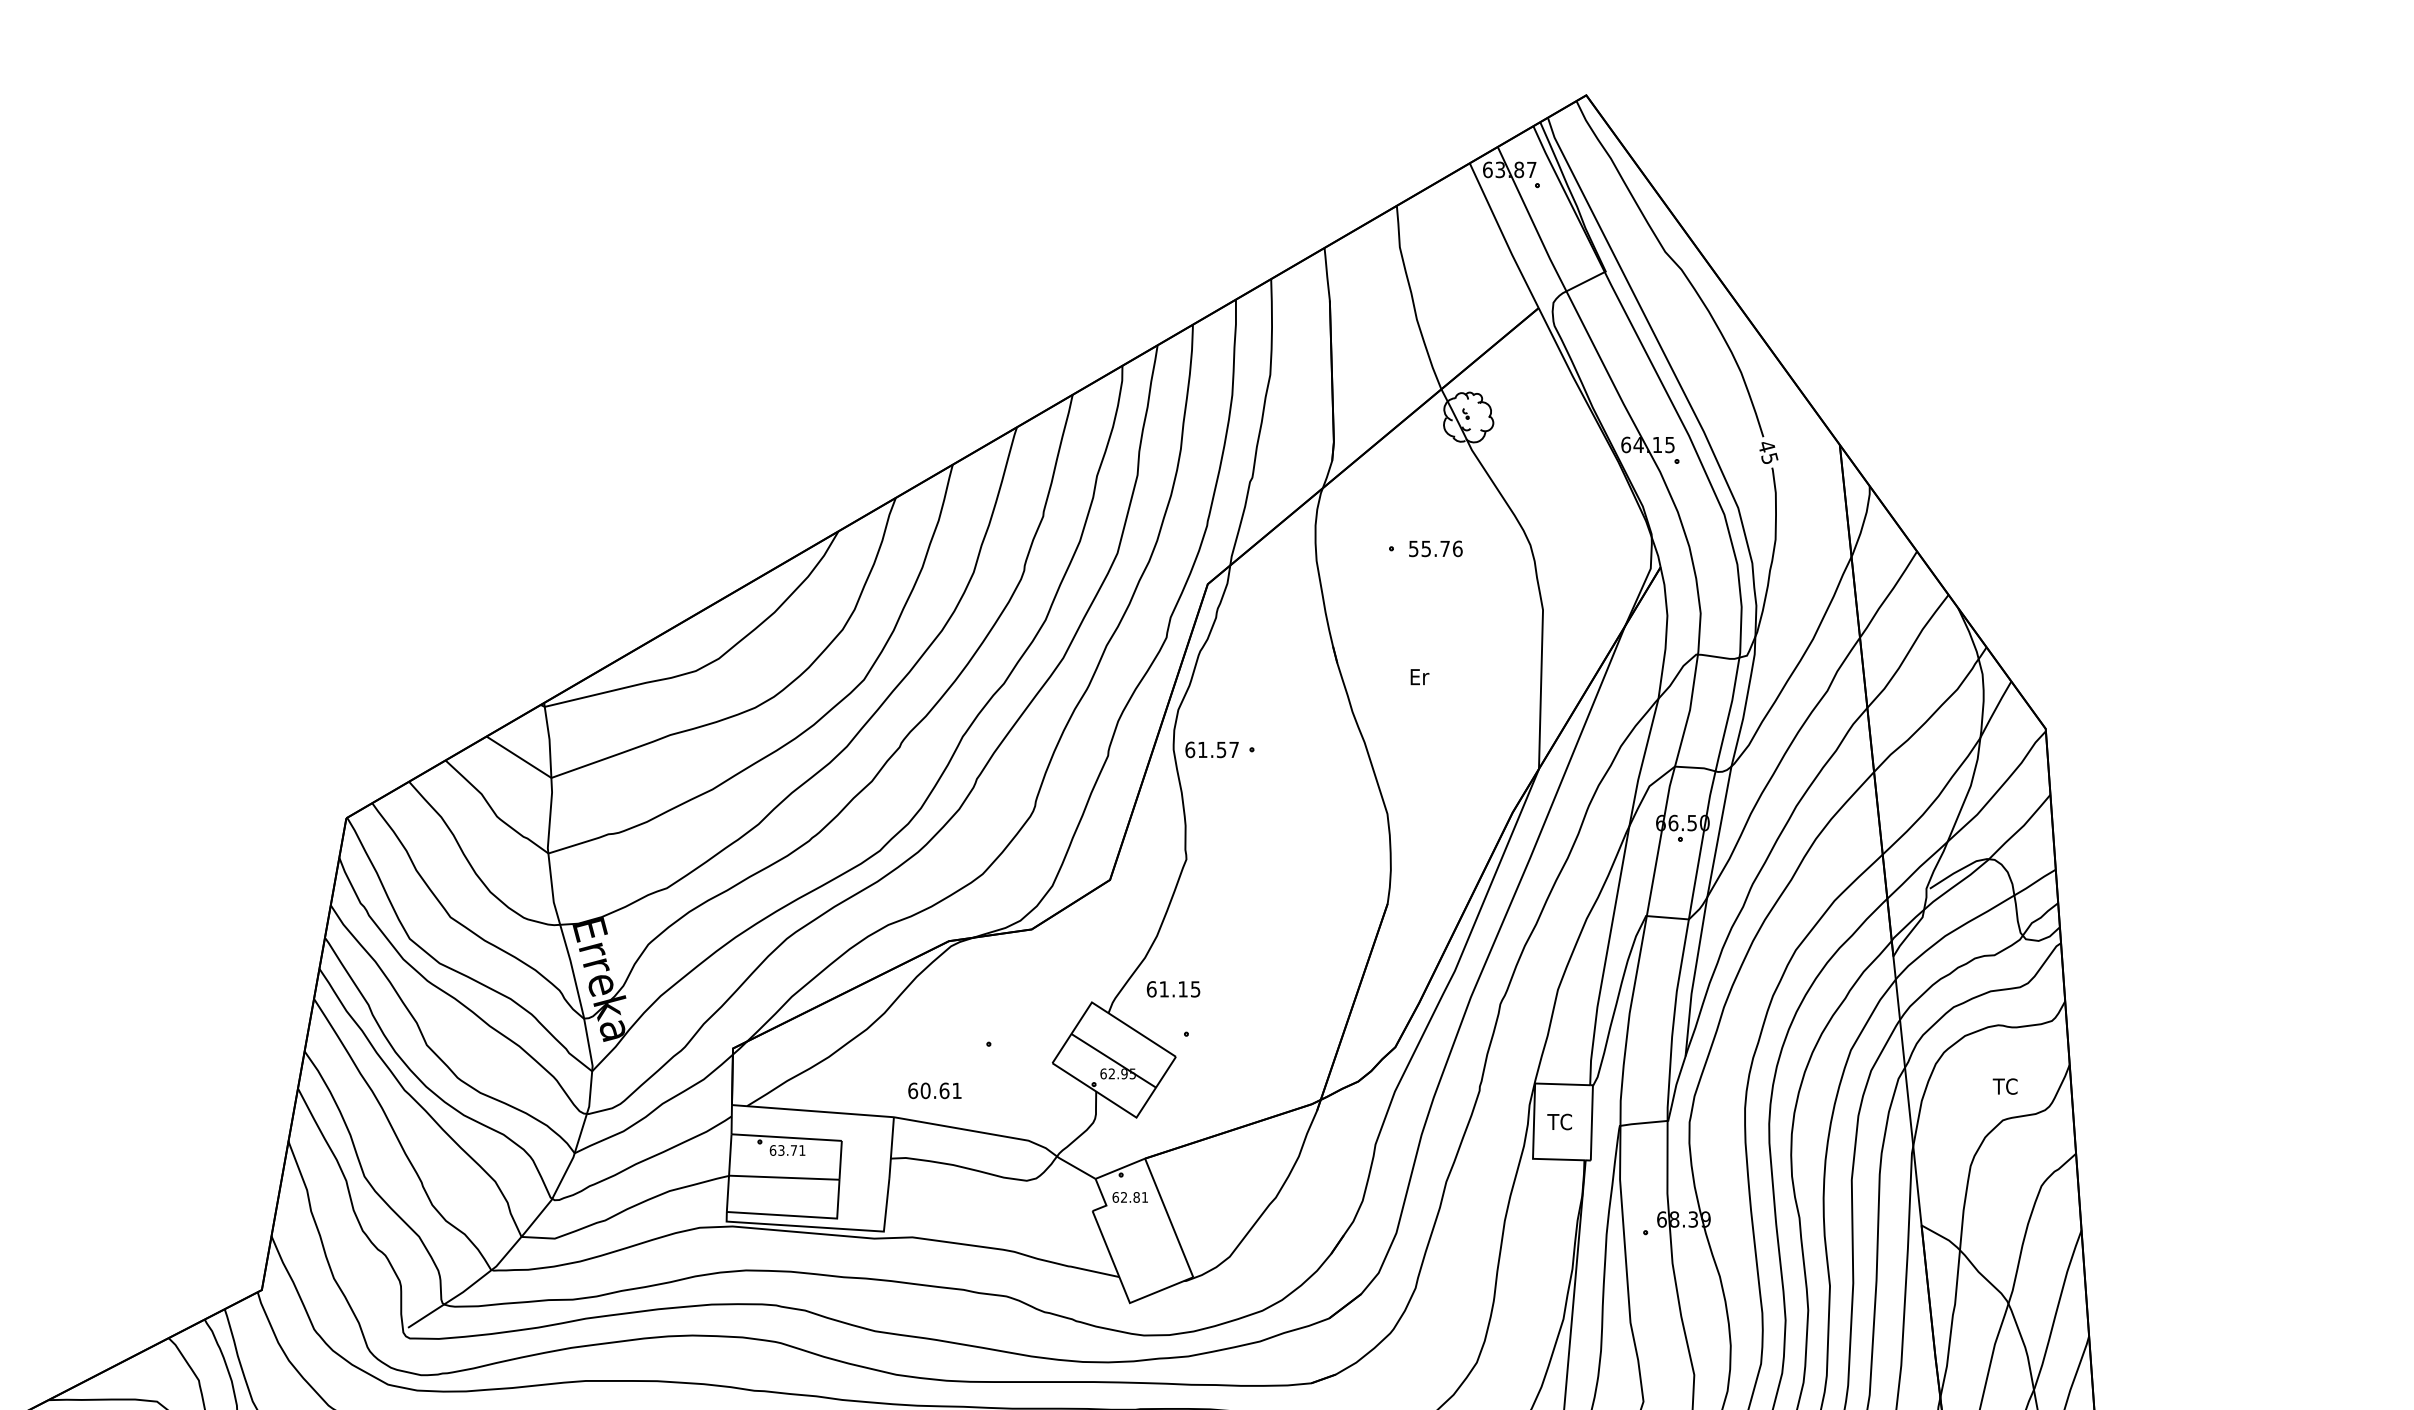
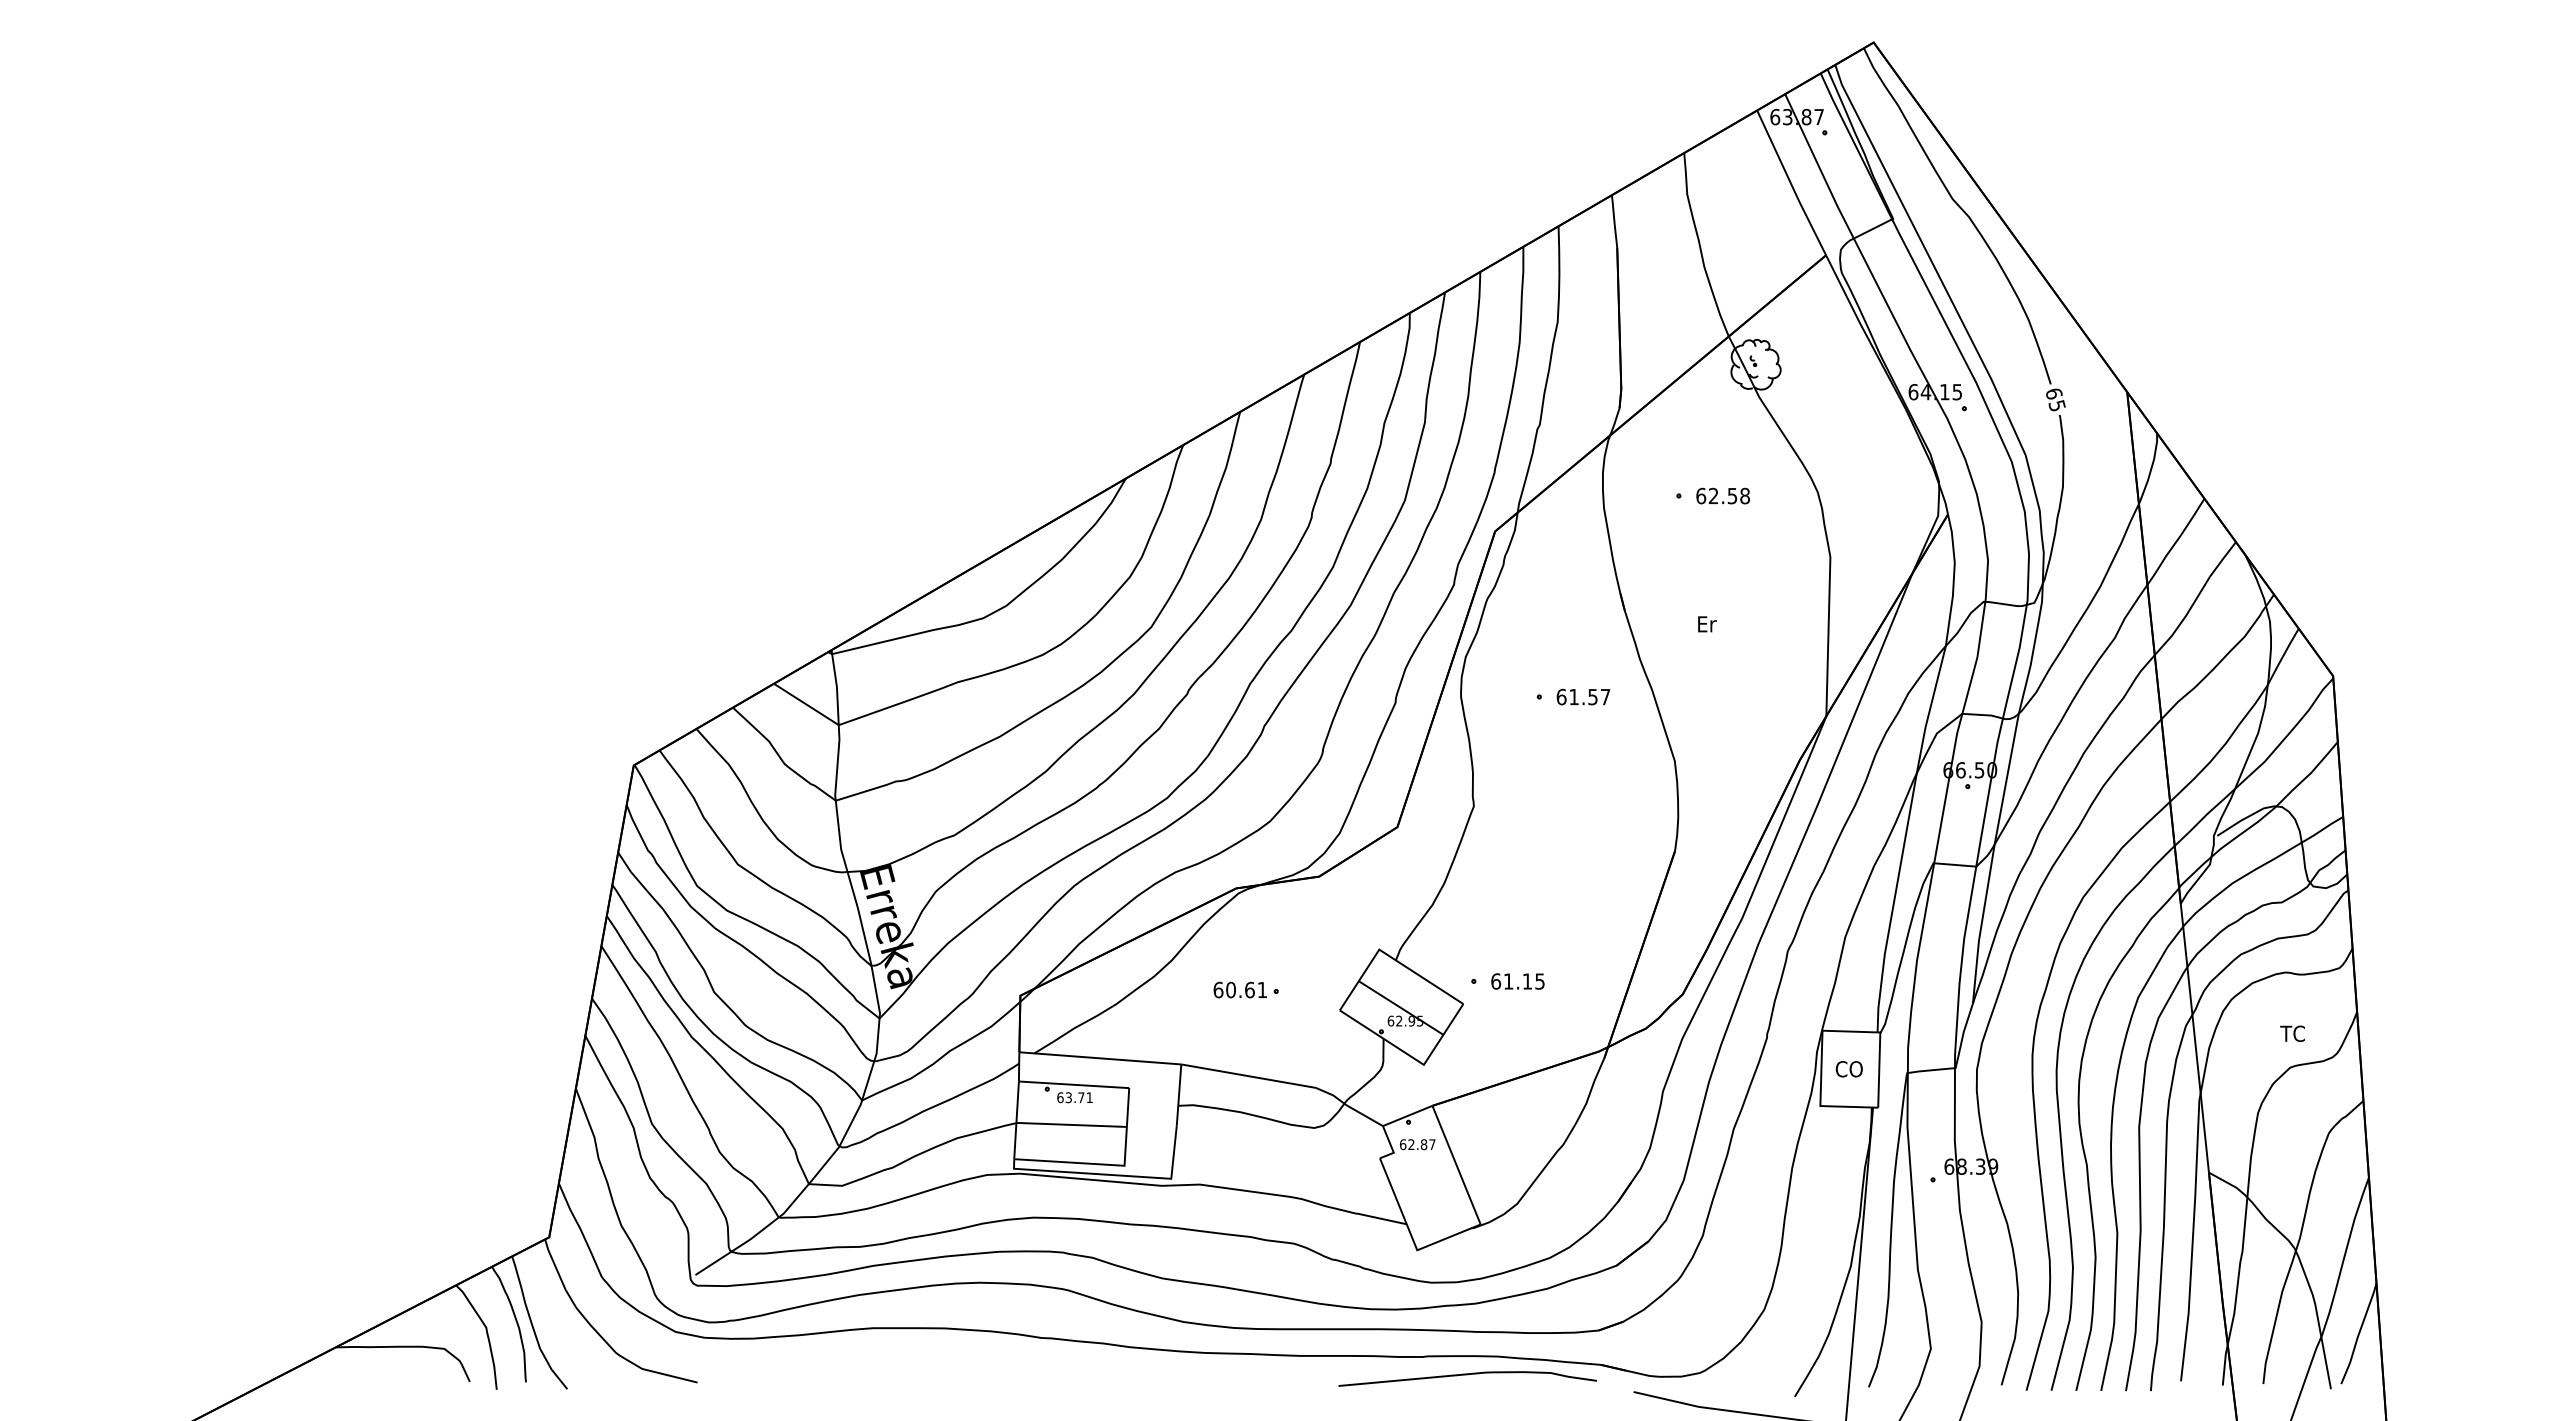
text: (1767, 446) -> (2054, 393), 45 -> 65
text: (1436, 548) -> (1723, 495), 55.76 -> 62.58
text: (1212, 749) -> (1583, 696), moved
text: (1173, 989) -> (1517, 981), moved
text: (934, 1090) -> (1239, 989), moved
text: (1561, 1122) -> (1848, 1069), TC -> CO
text: (1145, 1197) -> (1432, 1144), 62.81 -> 62.87

